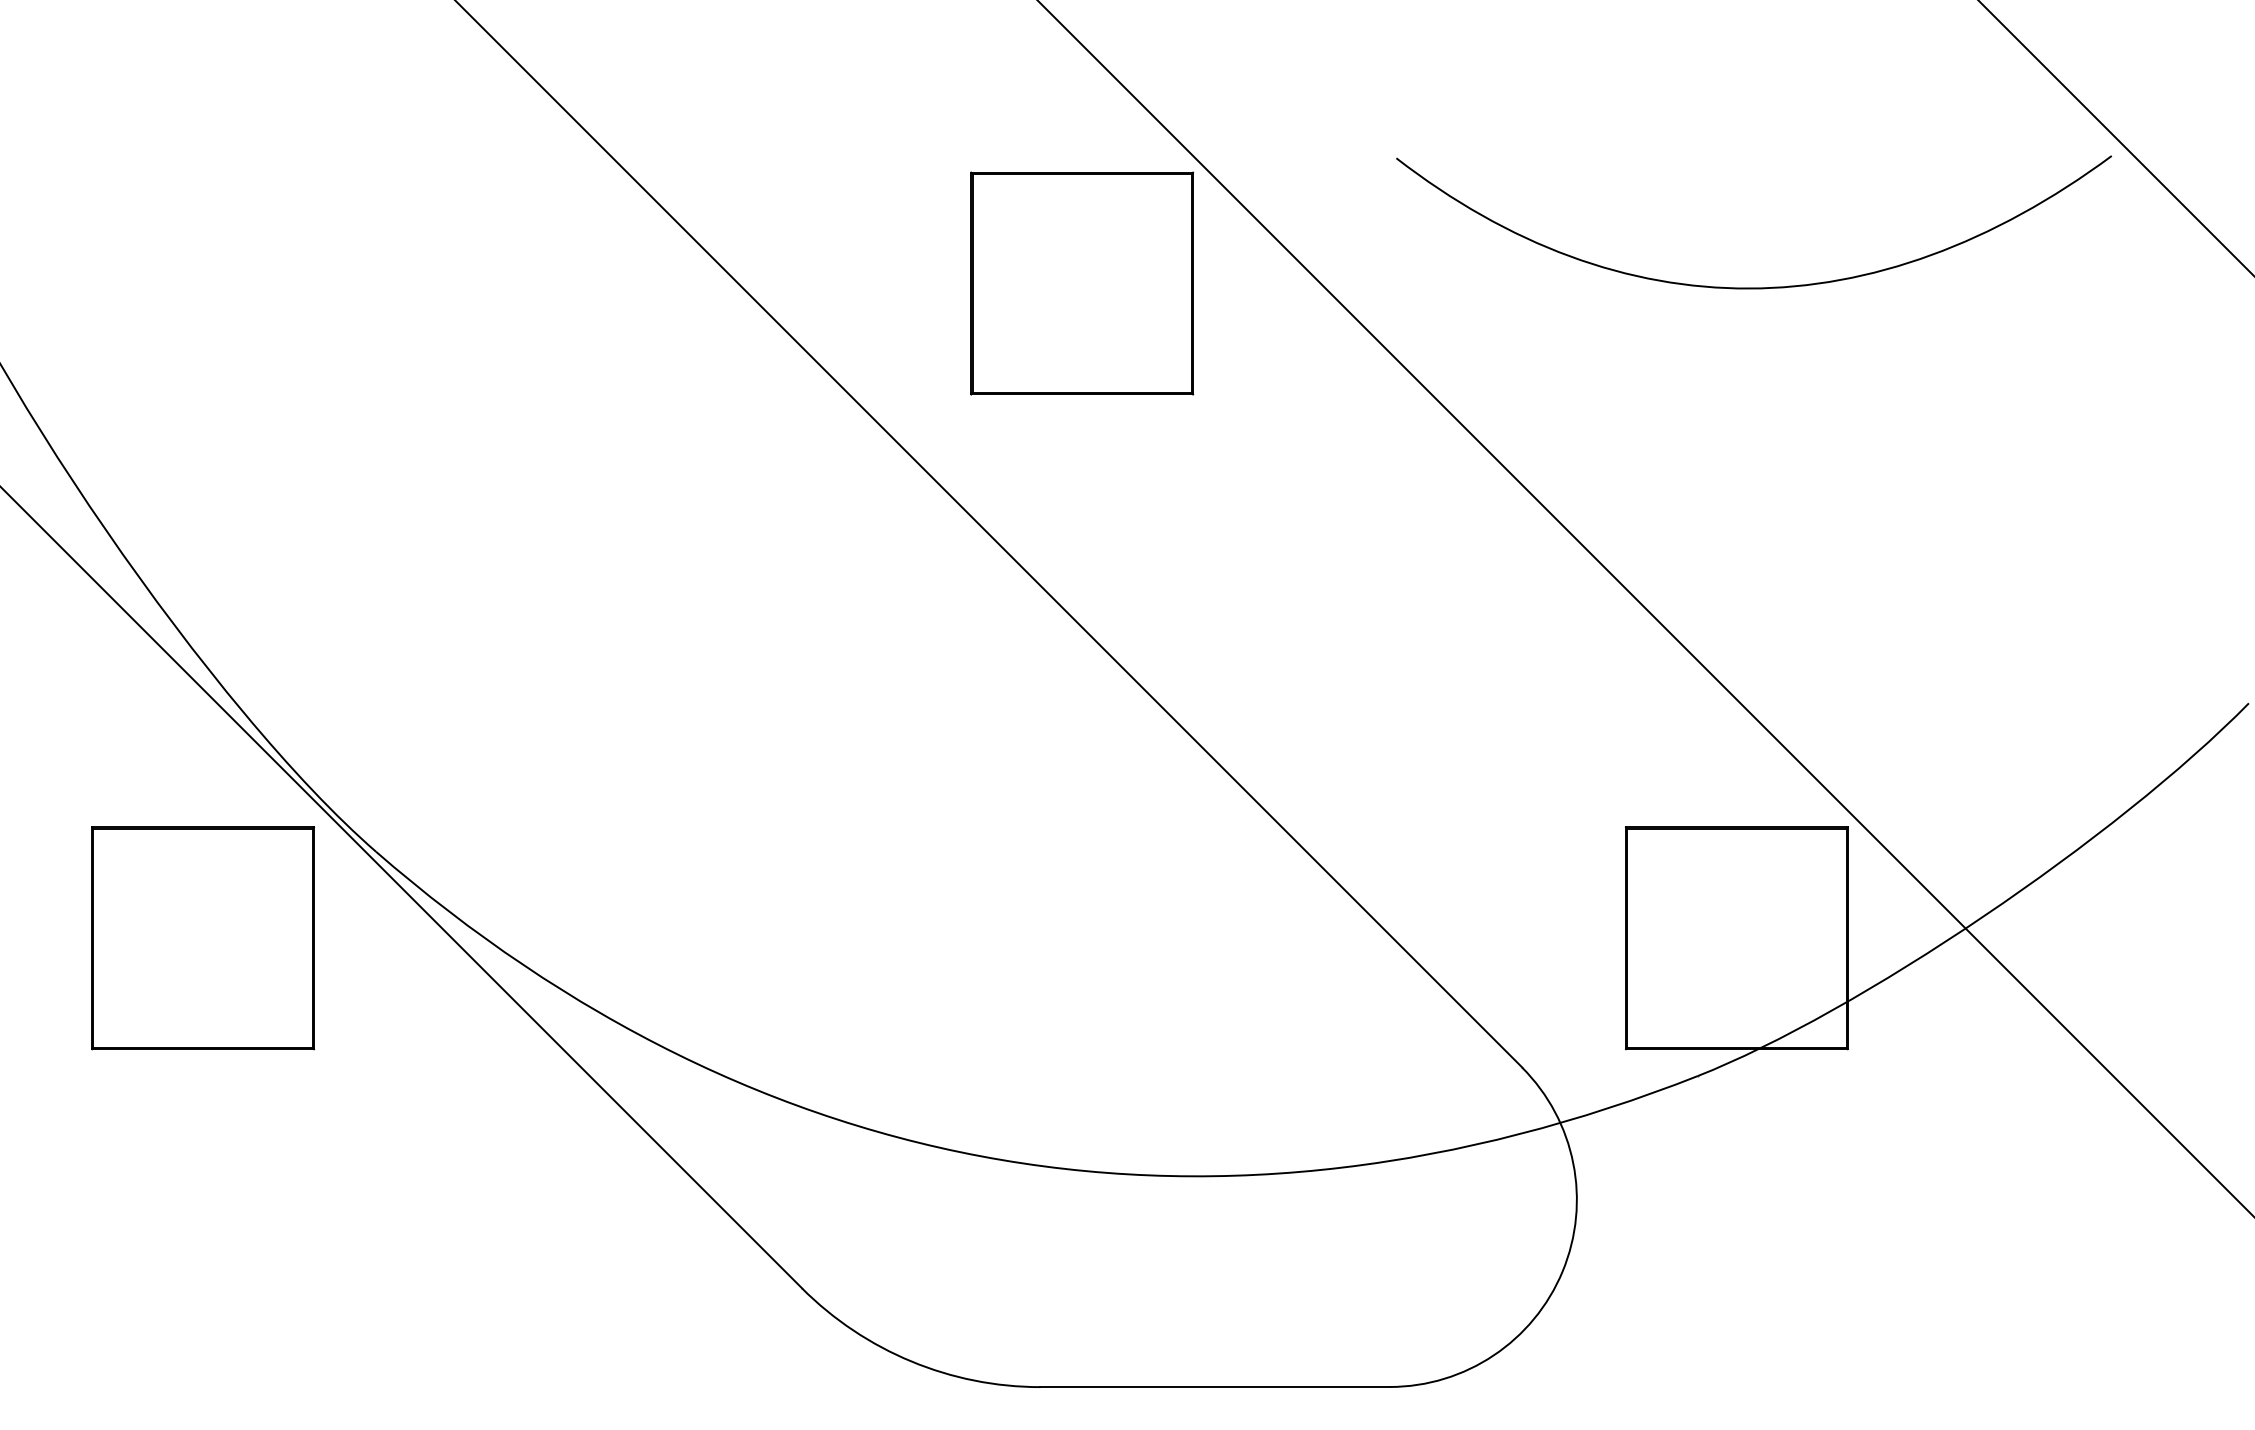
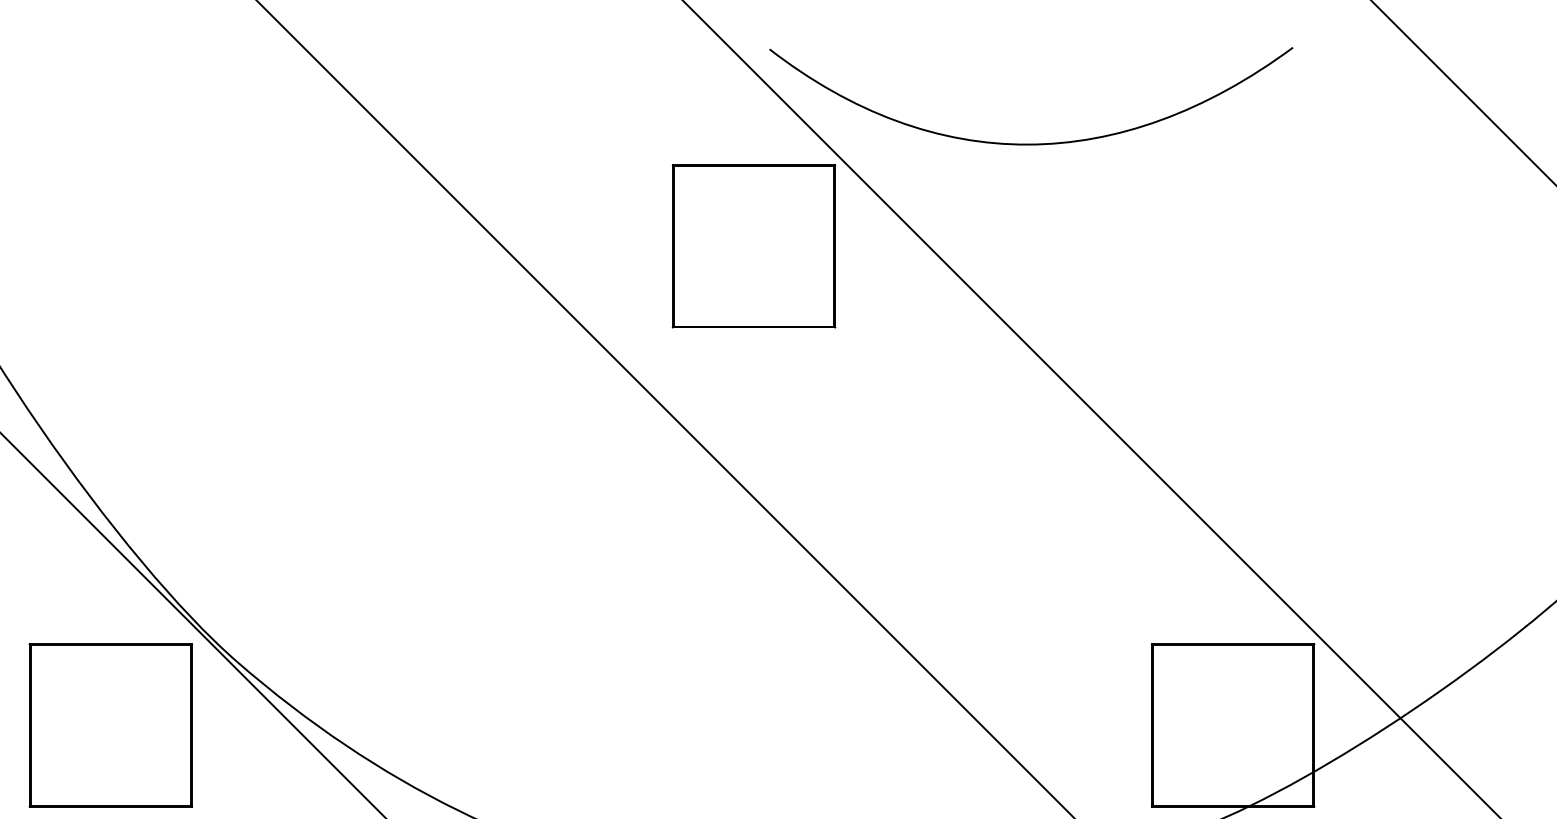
curve: (1753, 287) -> (1030, 143), moved

